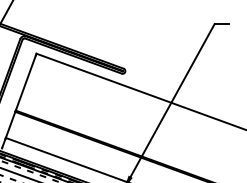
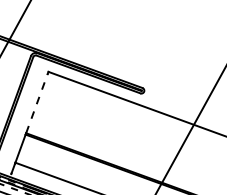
line: (26, 82) -> (37, 102), solid -> dashed

